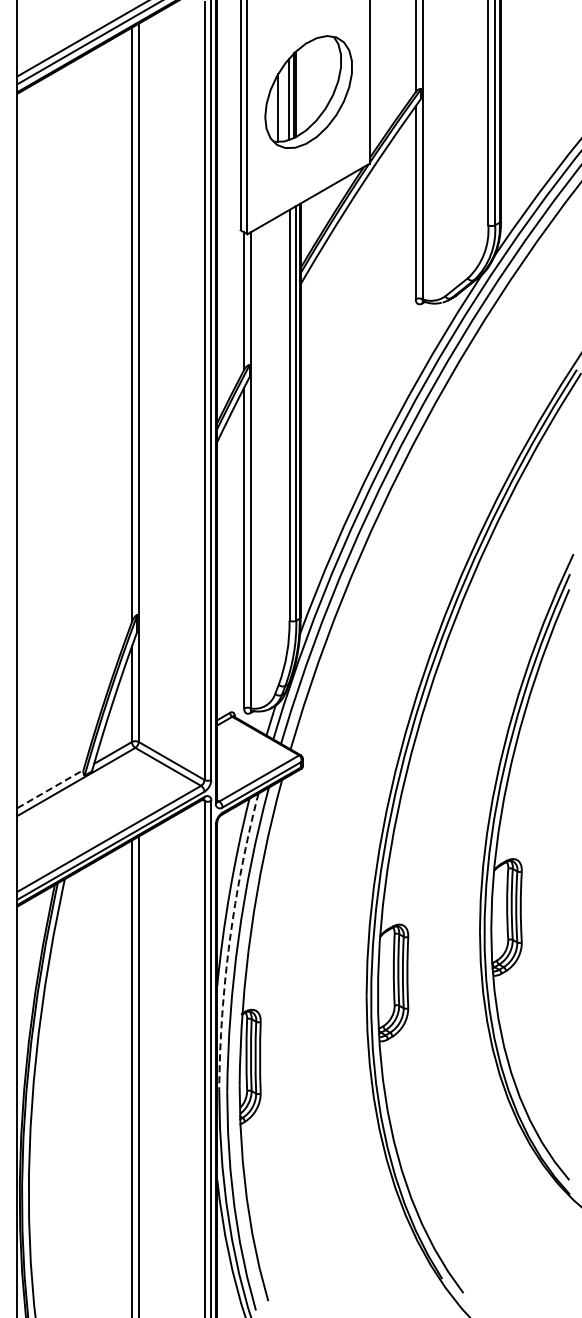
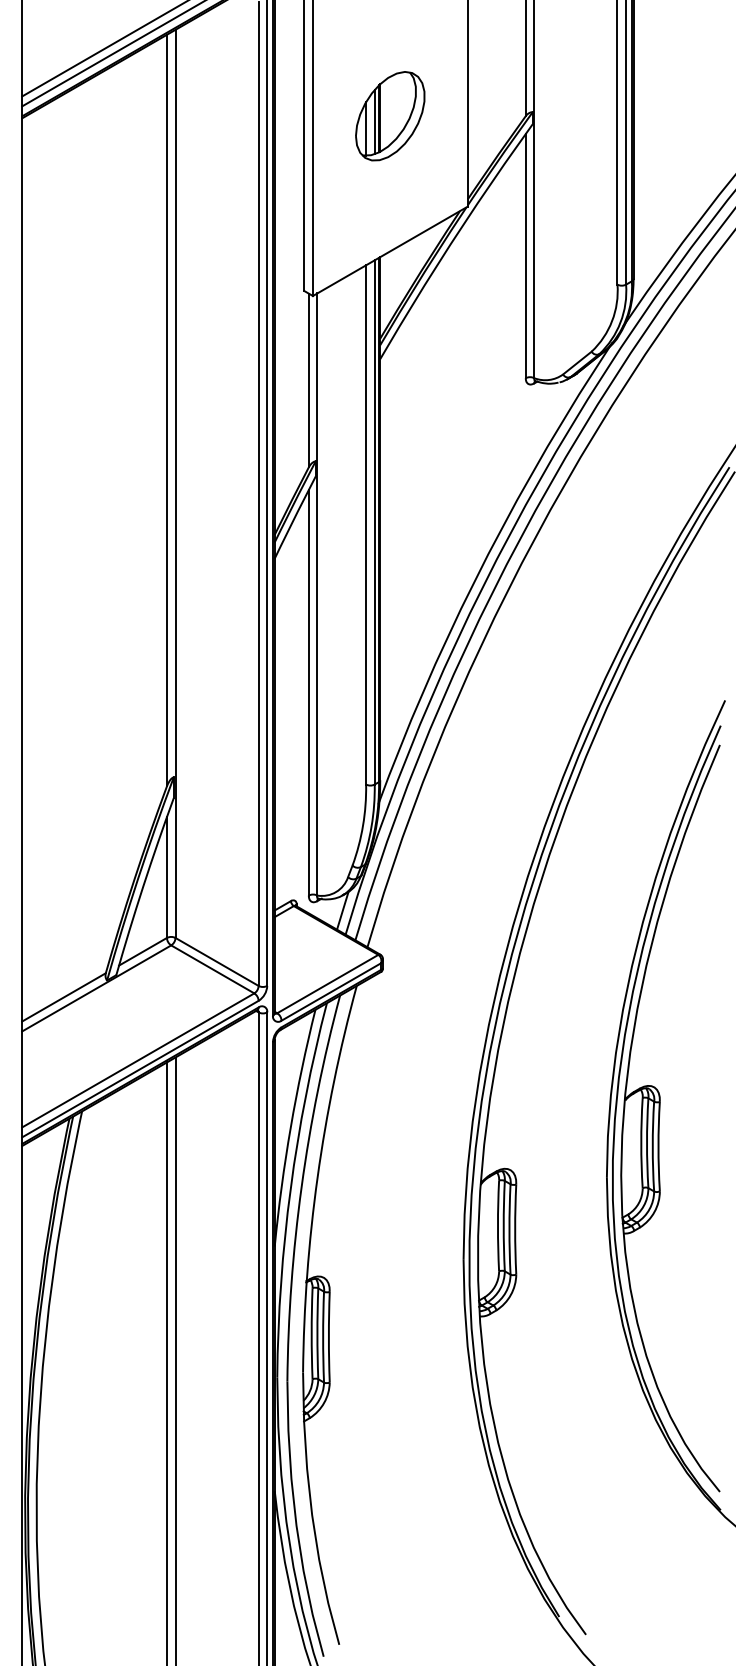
part: (308, 91) -> (390, 115), size x0.62
line: (50, 788) -> (63, 996), dashed -> solid
arc: (229, 940) -> (290, 1188), dashed -> solid

